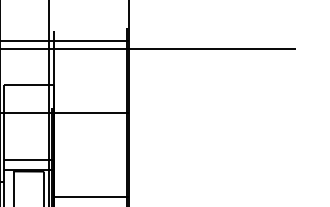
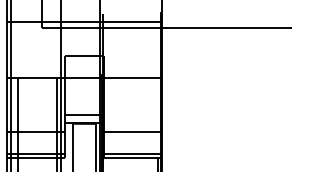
line: (90, 197) -> (132, 132), moved

